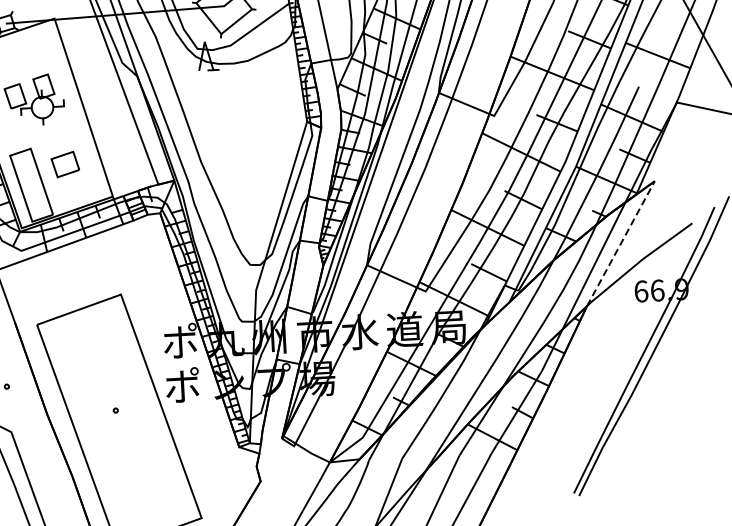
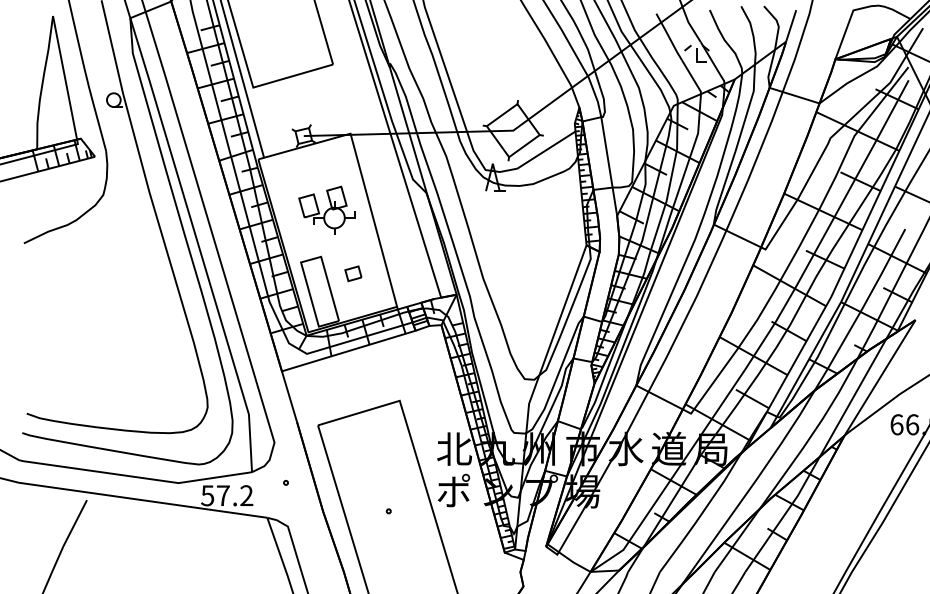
part: (65, 164) -> (353, 273), size x0.62
line: (620, 244) -> (879, 378), dashed -> solid
text: (180, 341) -> (454, 448), ポ -> 北

